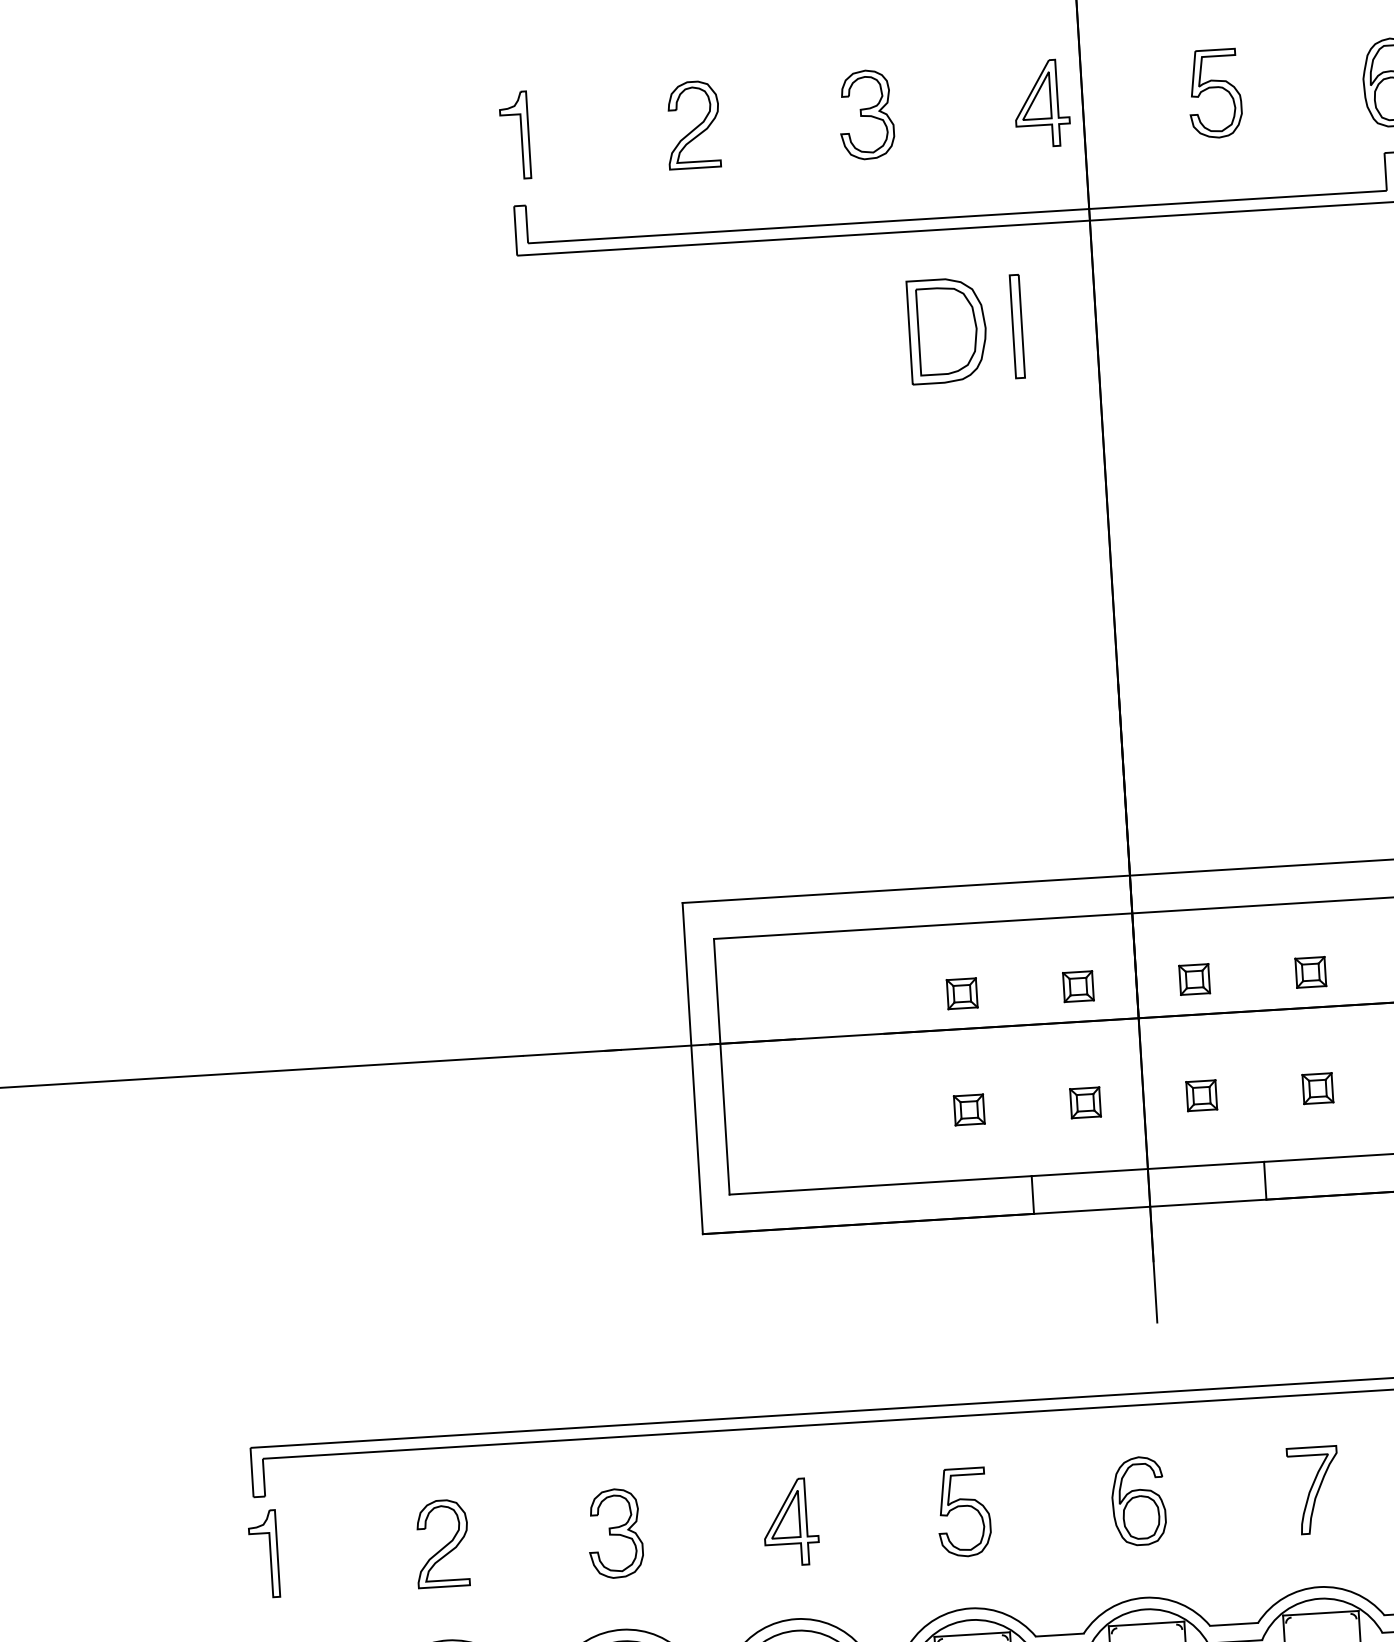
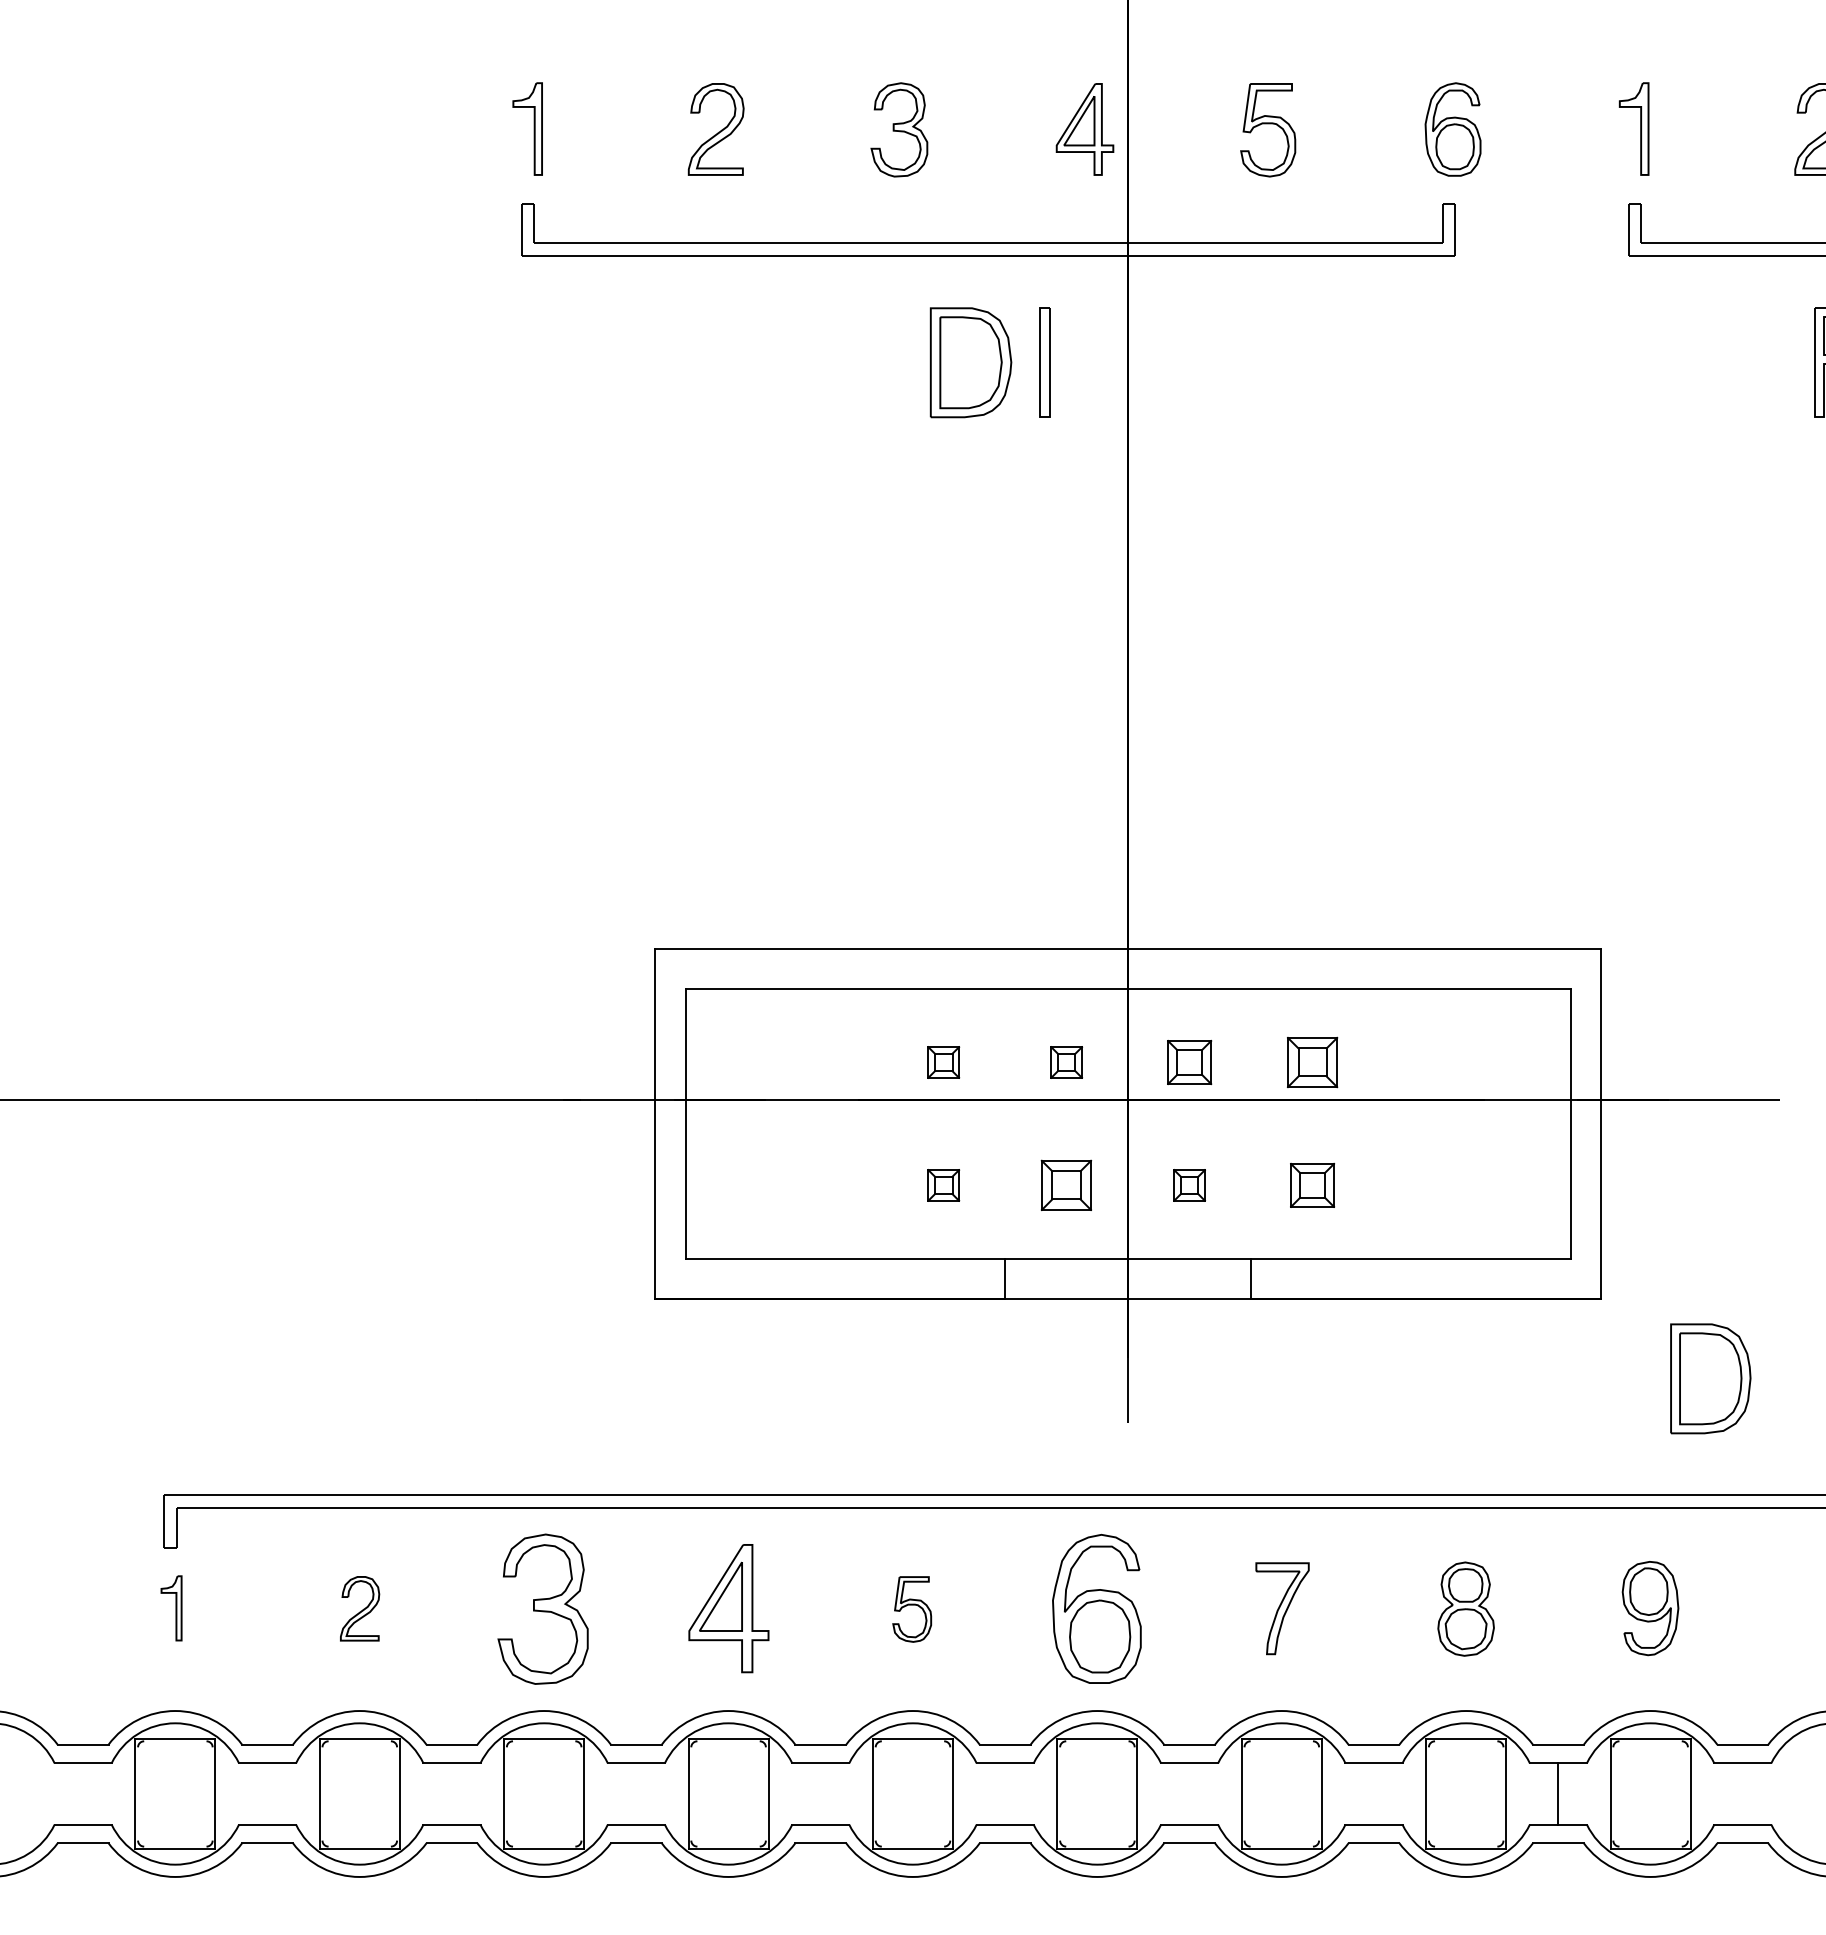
part: (1310, 972) -> (1312, 1062), size x1.6
part: (1194, 979) -> (1189, 1062), size x1.4
part: (1317, 1088) -> (1312, 1185), size x1.4
part: (1085, 1102) -> (1066, 1185), size x1.6
part: (1138, 1500) -> (1096, 1608), size x1.6
part: (964, 1512) -> (912, 1609), size x0.7
part: (790, 1522) -> (728, 1608), size x1.4
part: (615, 1532) -> (543, 1608), size x1.6
part: (441, 1543) -> (359, 1608), size x0.7
part: (263, 1554) -> (171, 1608), size x0.7

